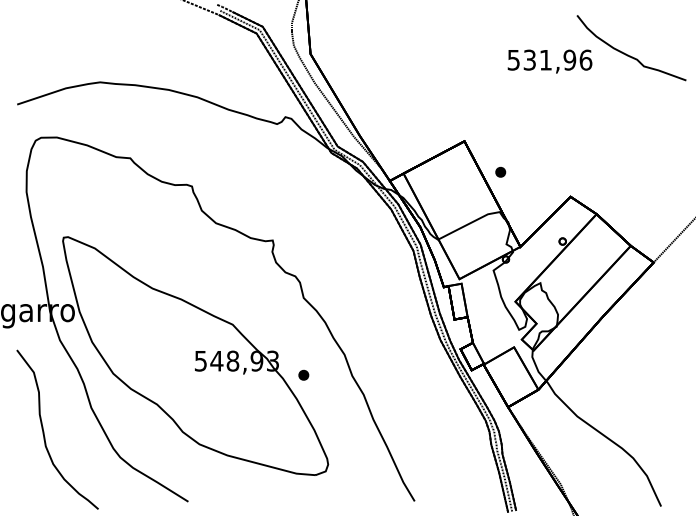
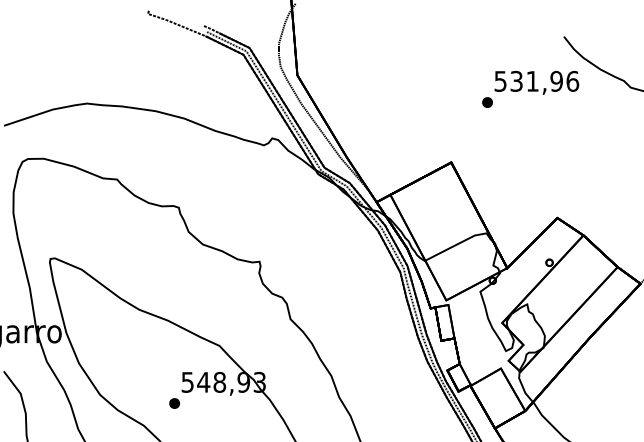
part: (500, 171) -> (487, 101), moved
part: (303, 374) -> (174, 402), moved

